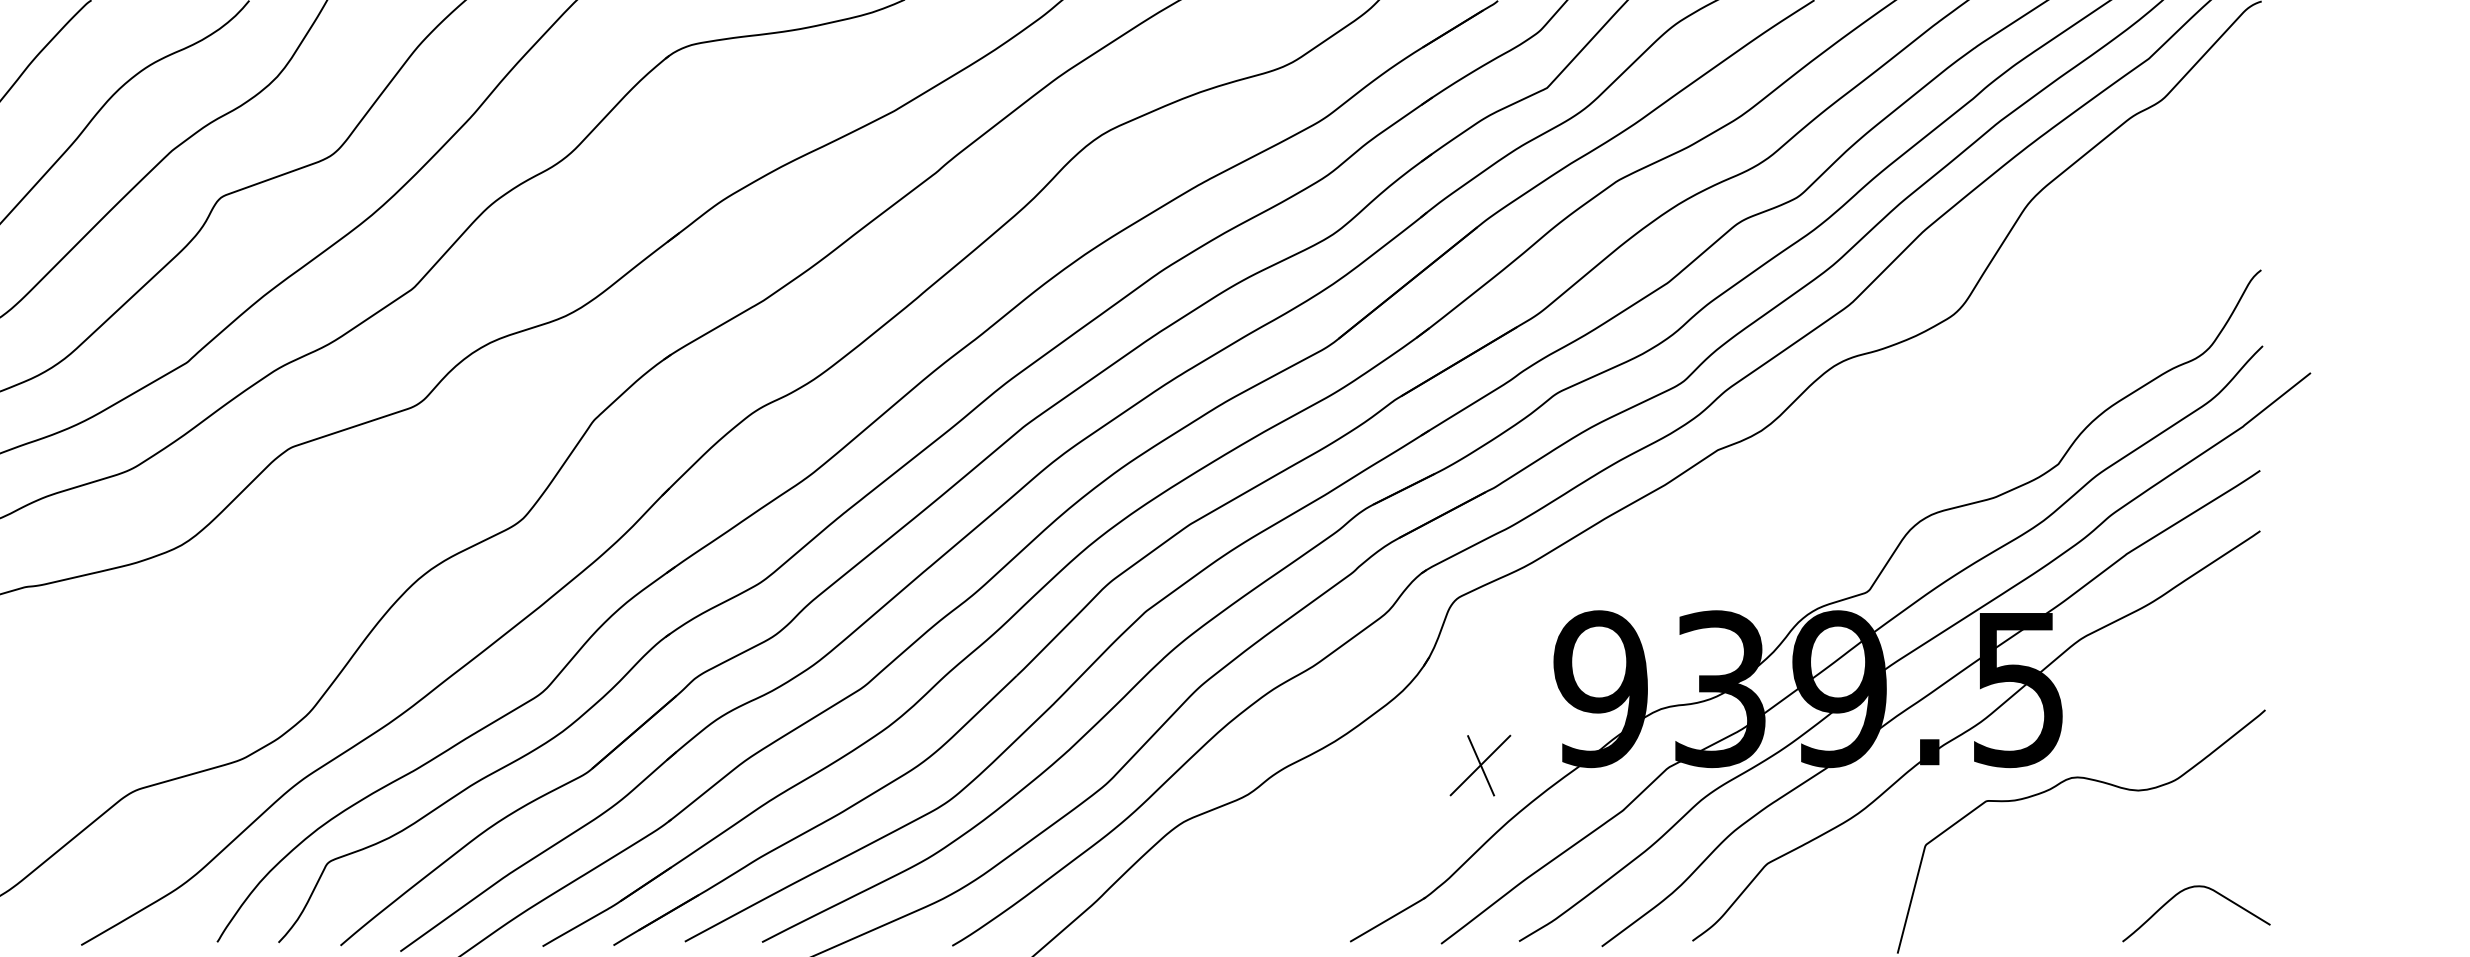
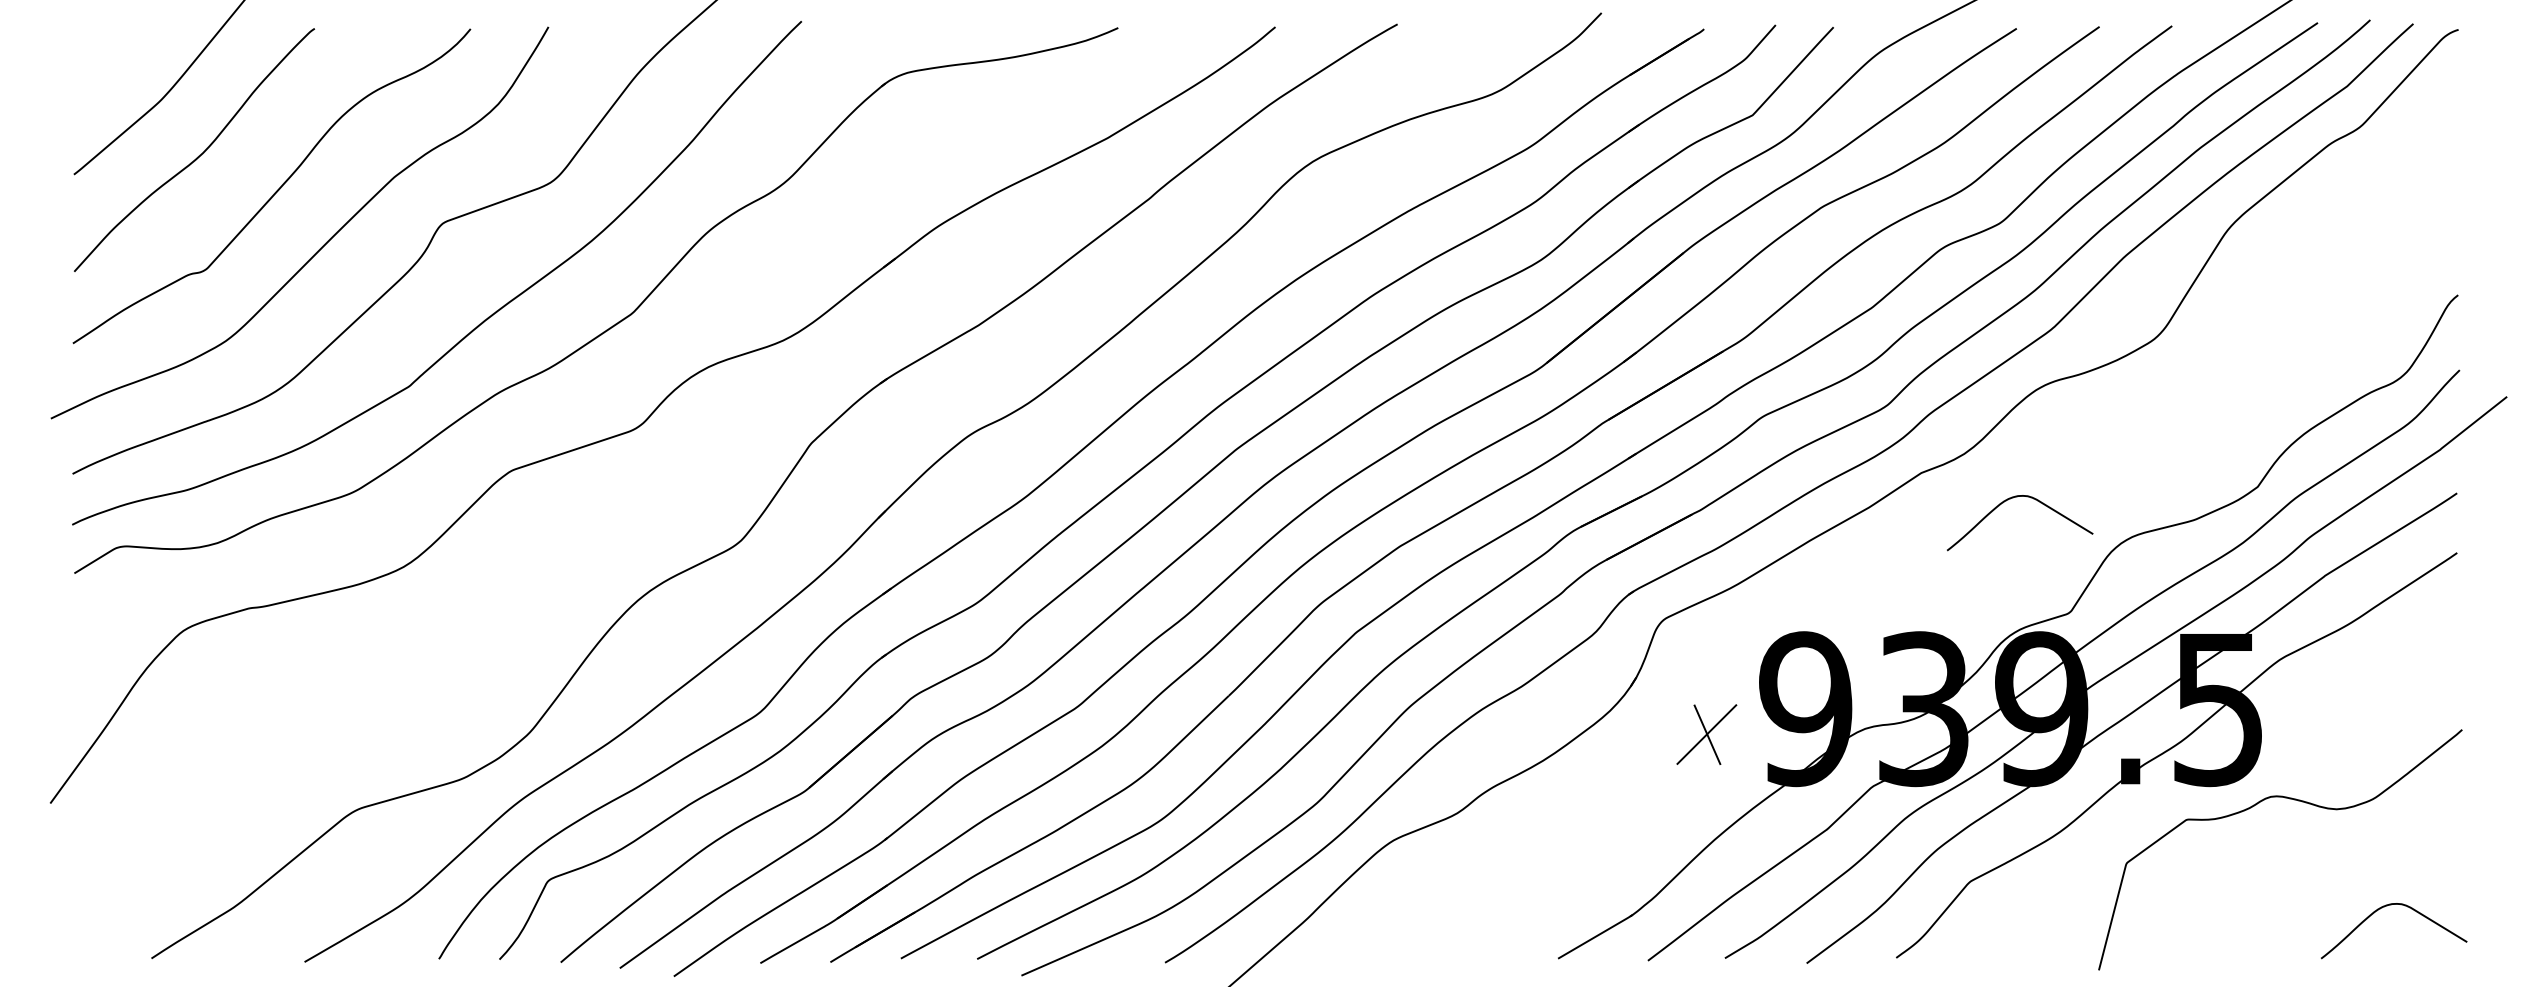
curve: (1806, 477) -> (2008, 500), added
part: (1480, 765) -> (1706, 734), moved

